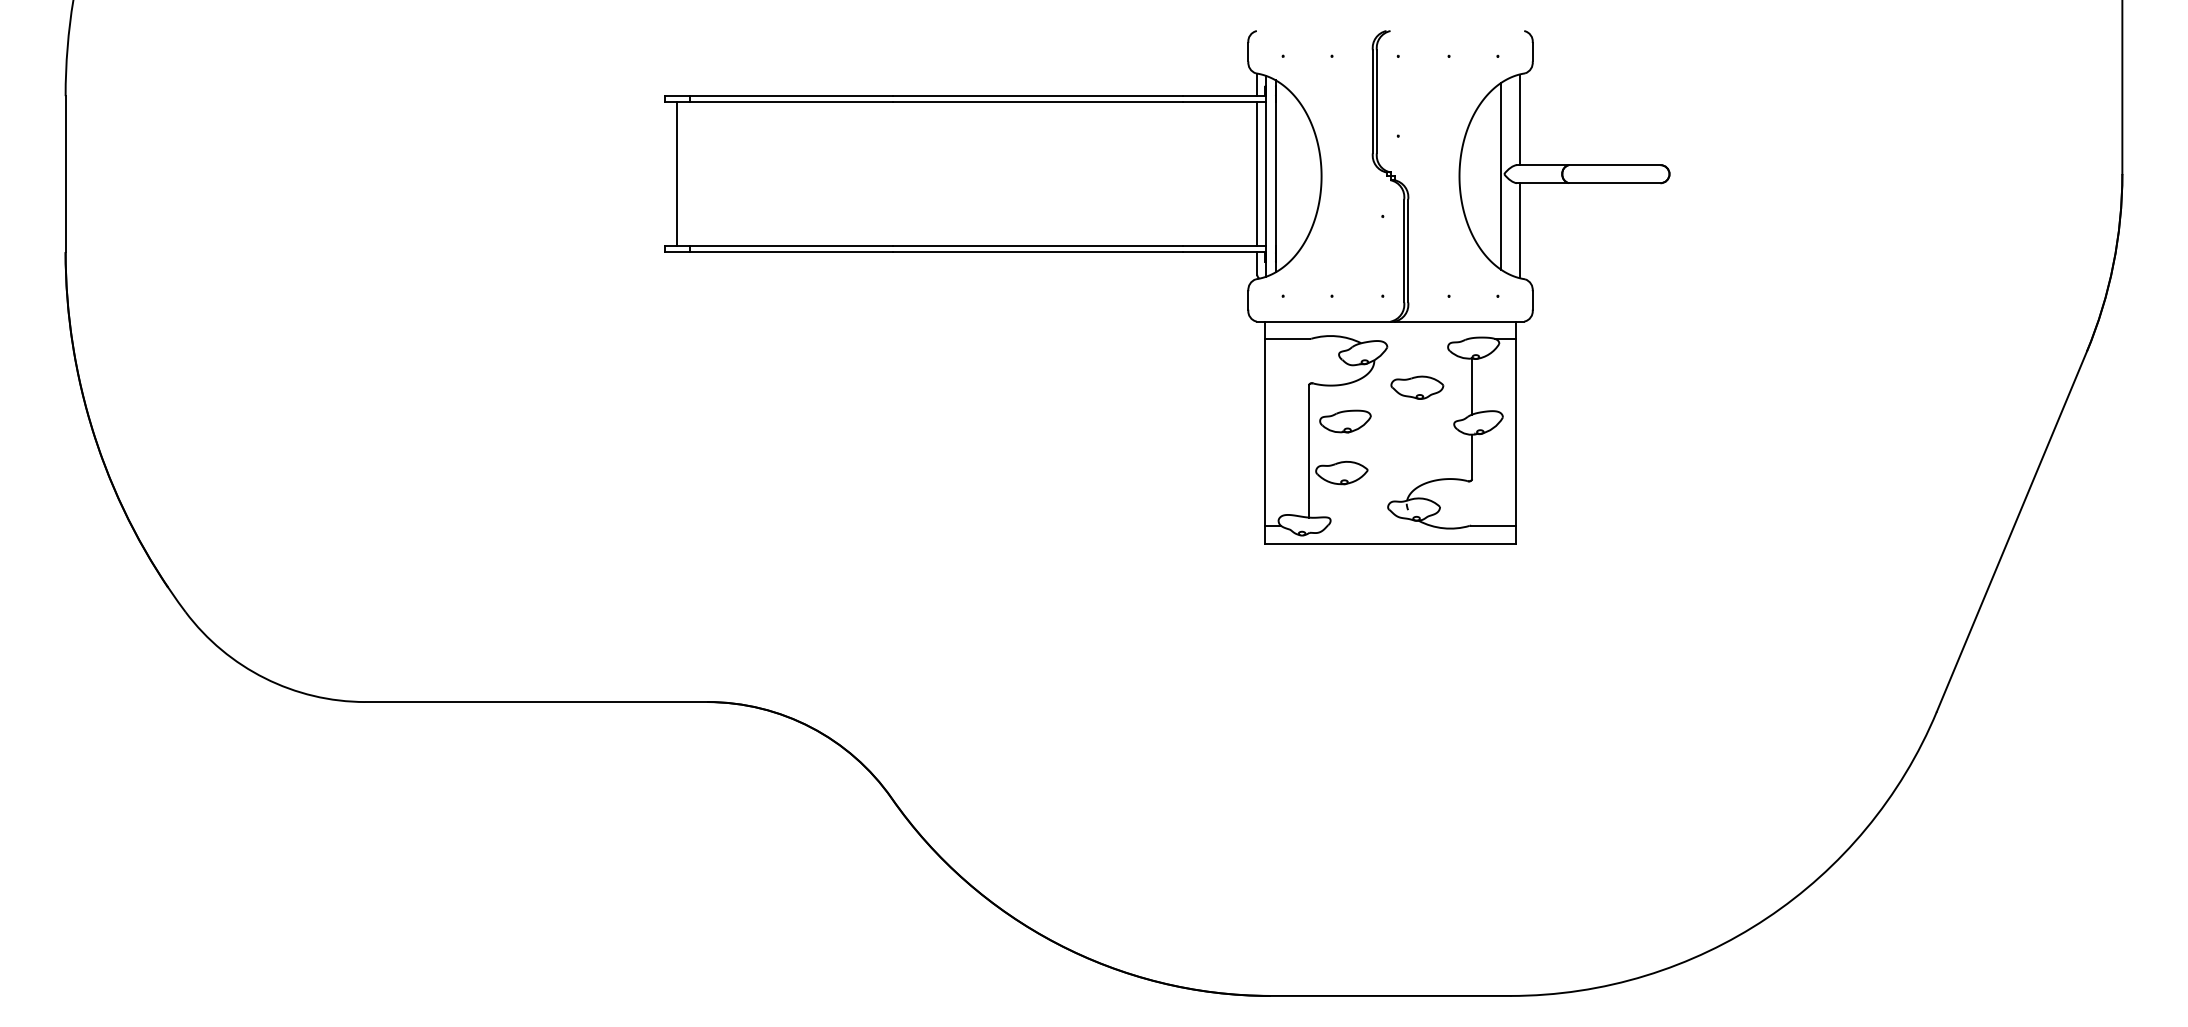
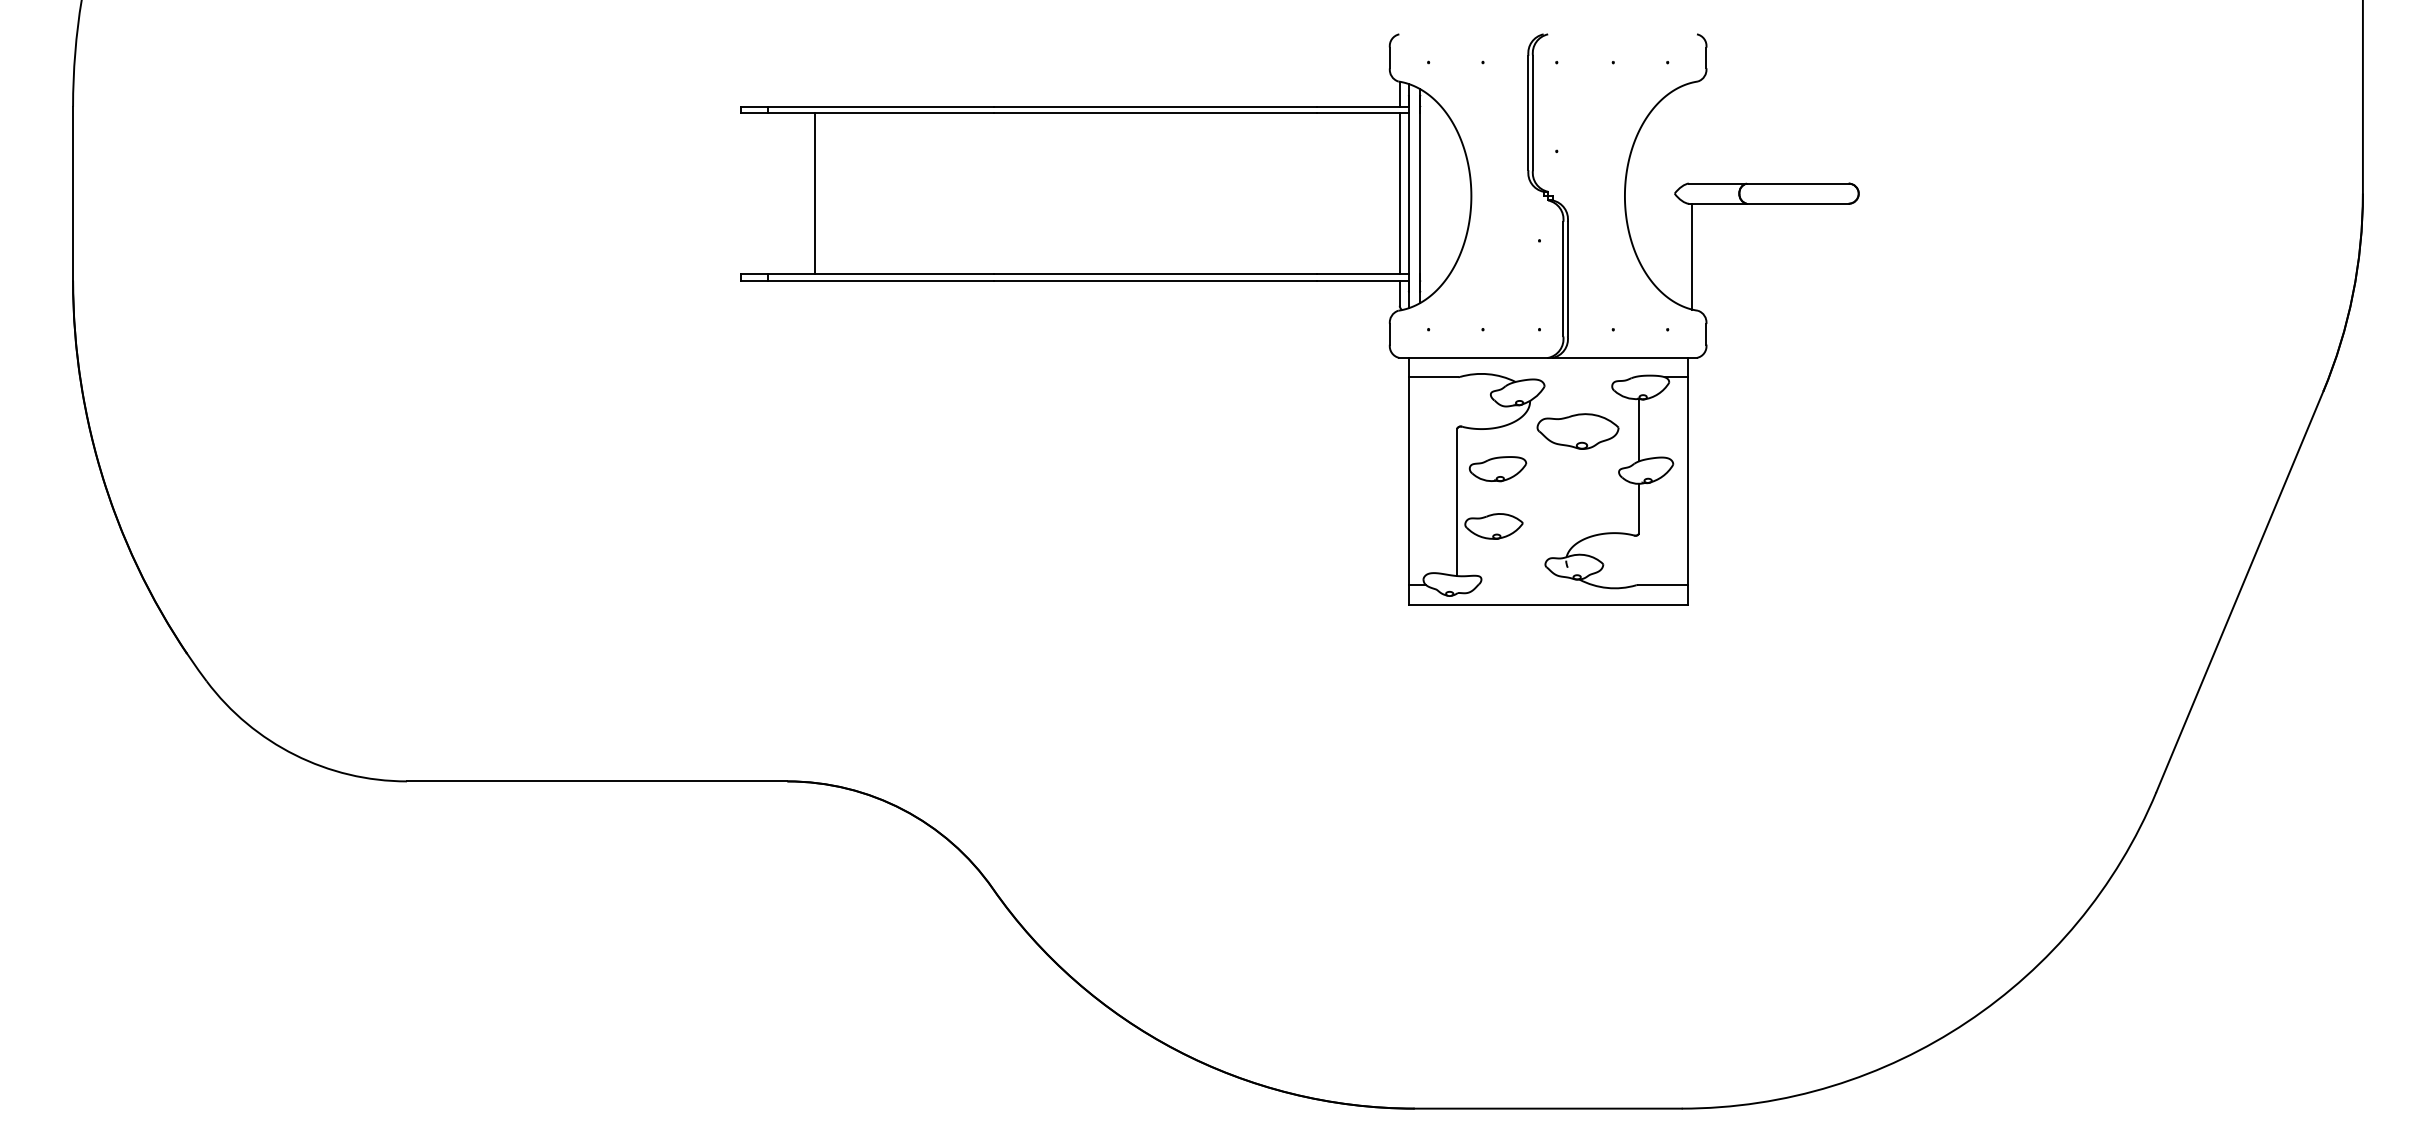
line: (1519, 119) -> (1691, 132), removed
line: (677, 173) -> (815, 193), moved
line: (1501, 175) -> (1671, 195), removed
part: (1416, 387) -> (1577, 431), size x1.4

